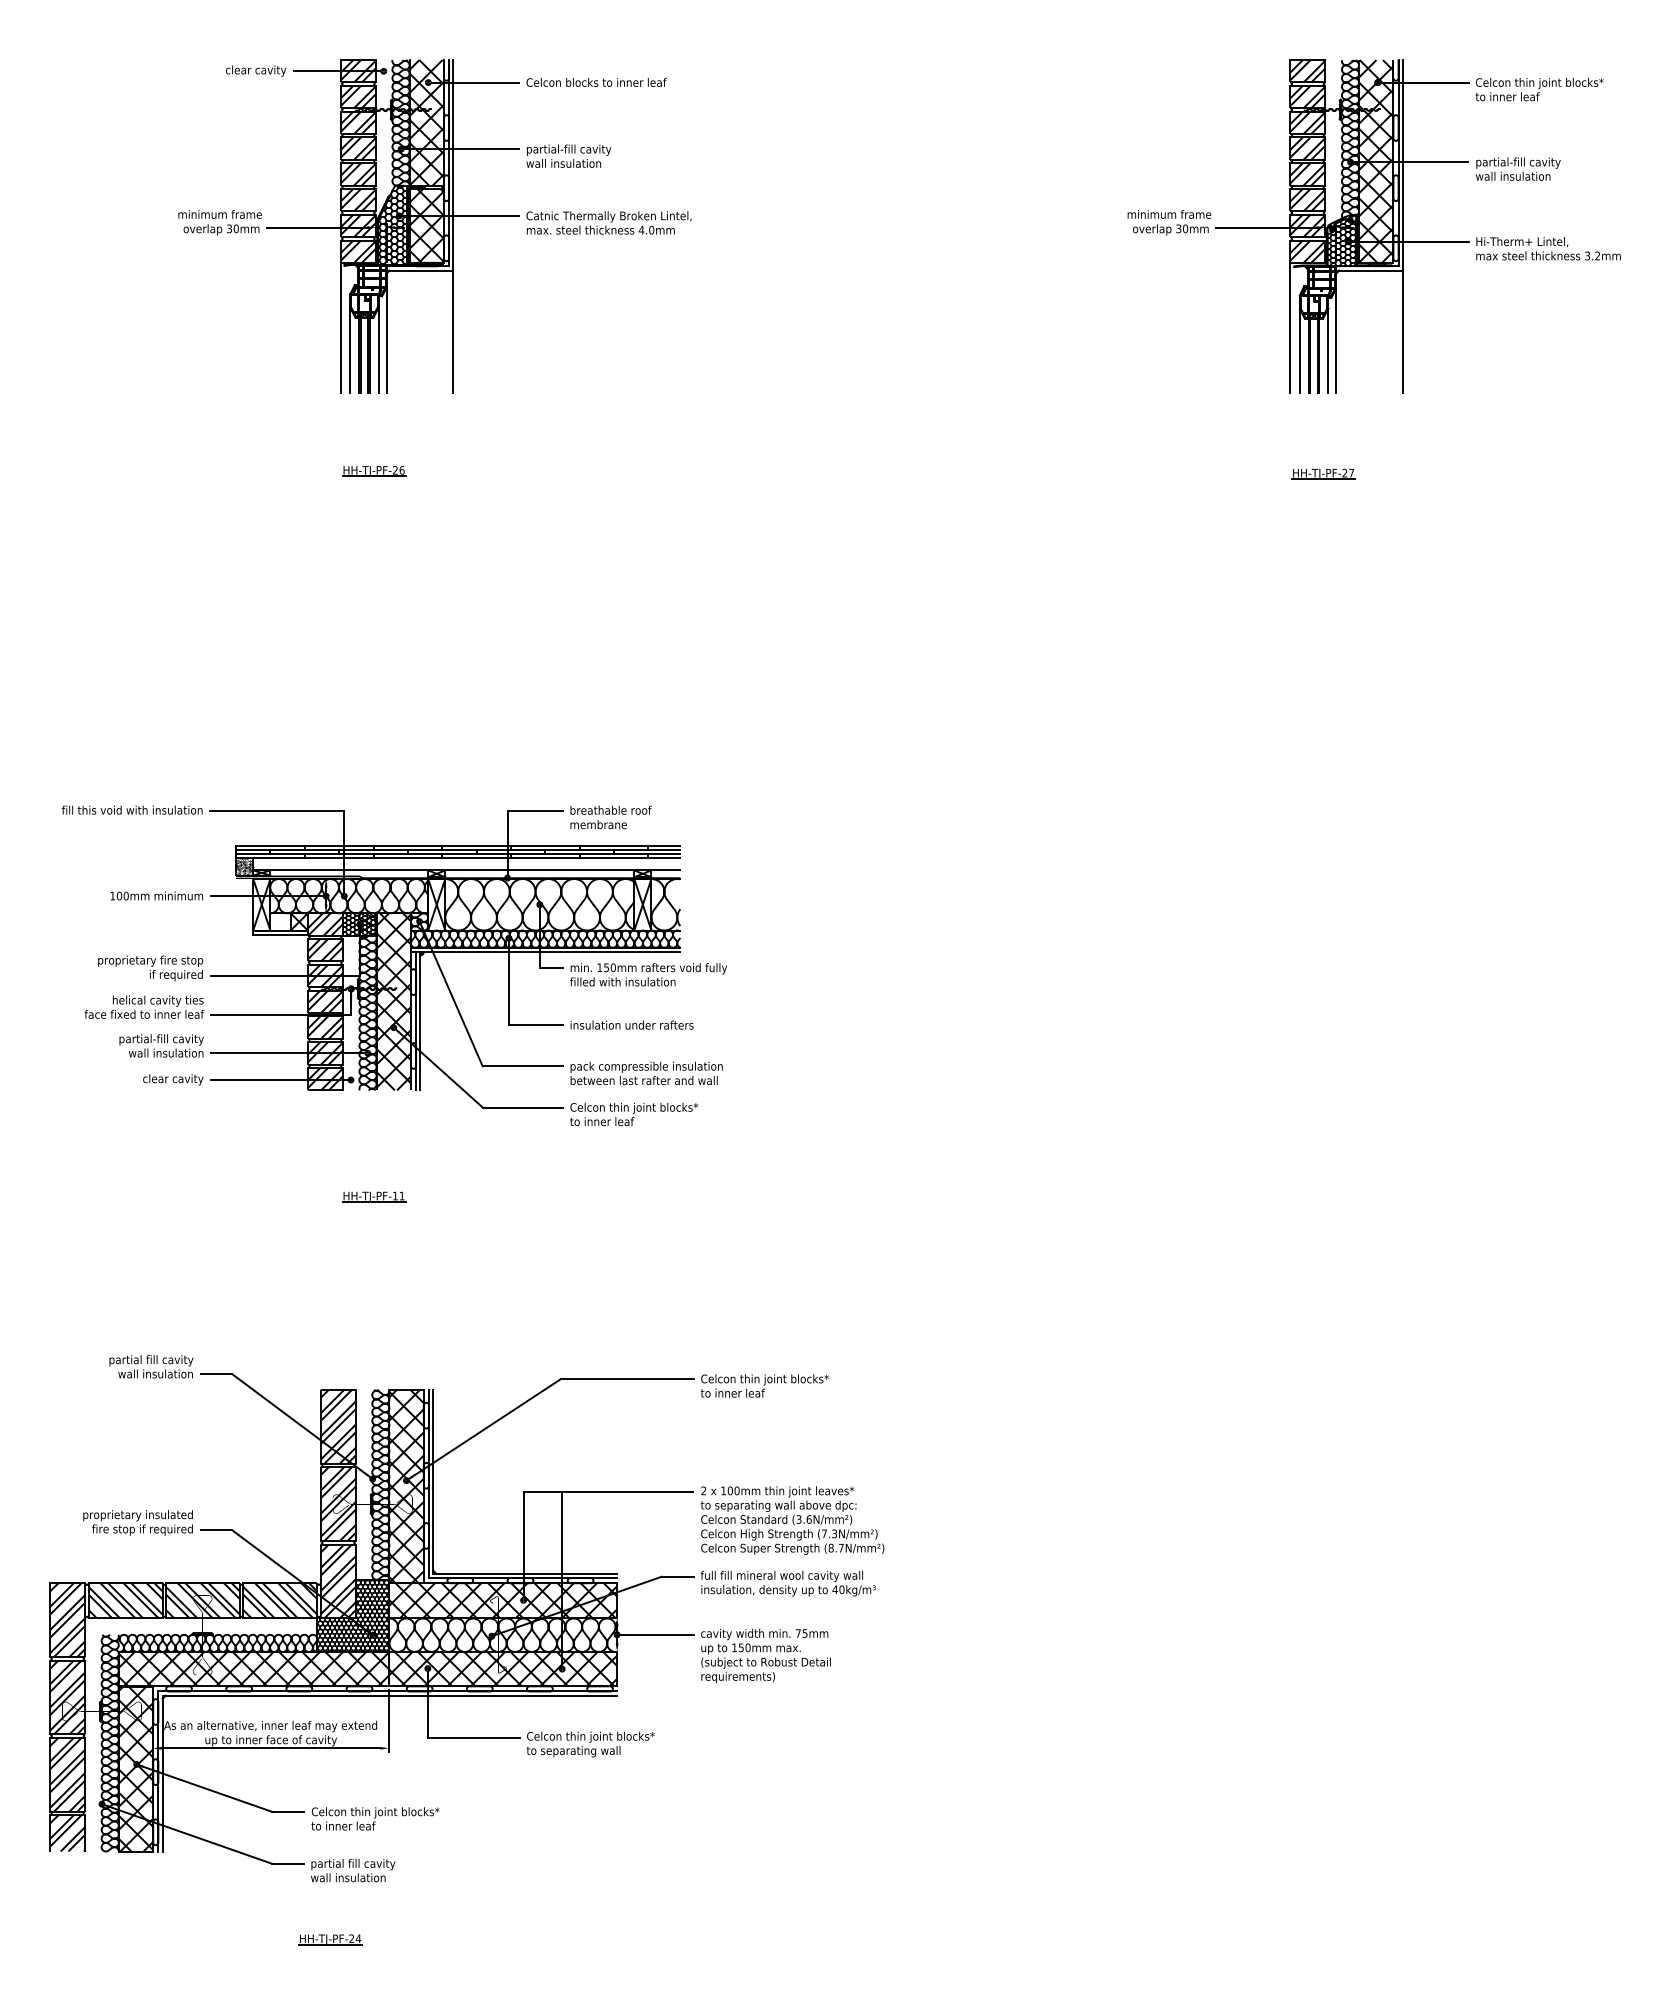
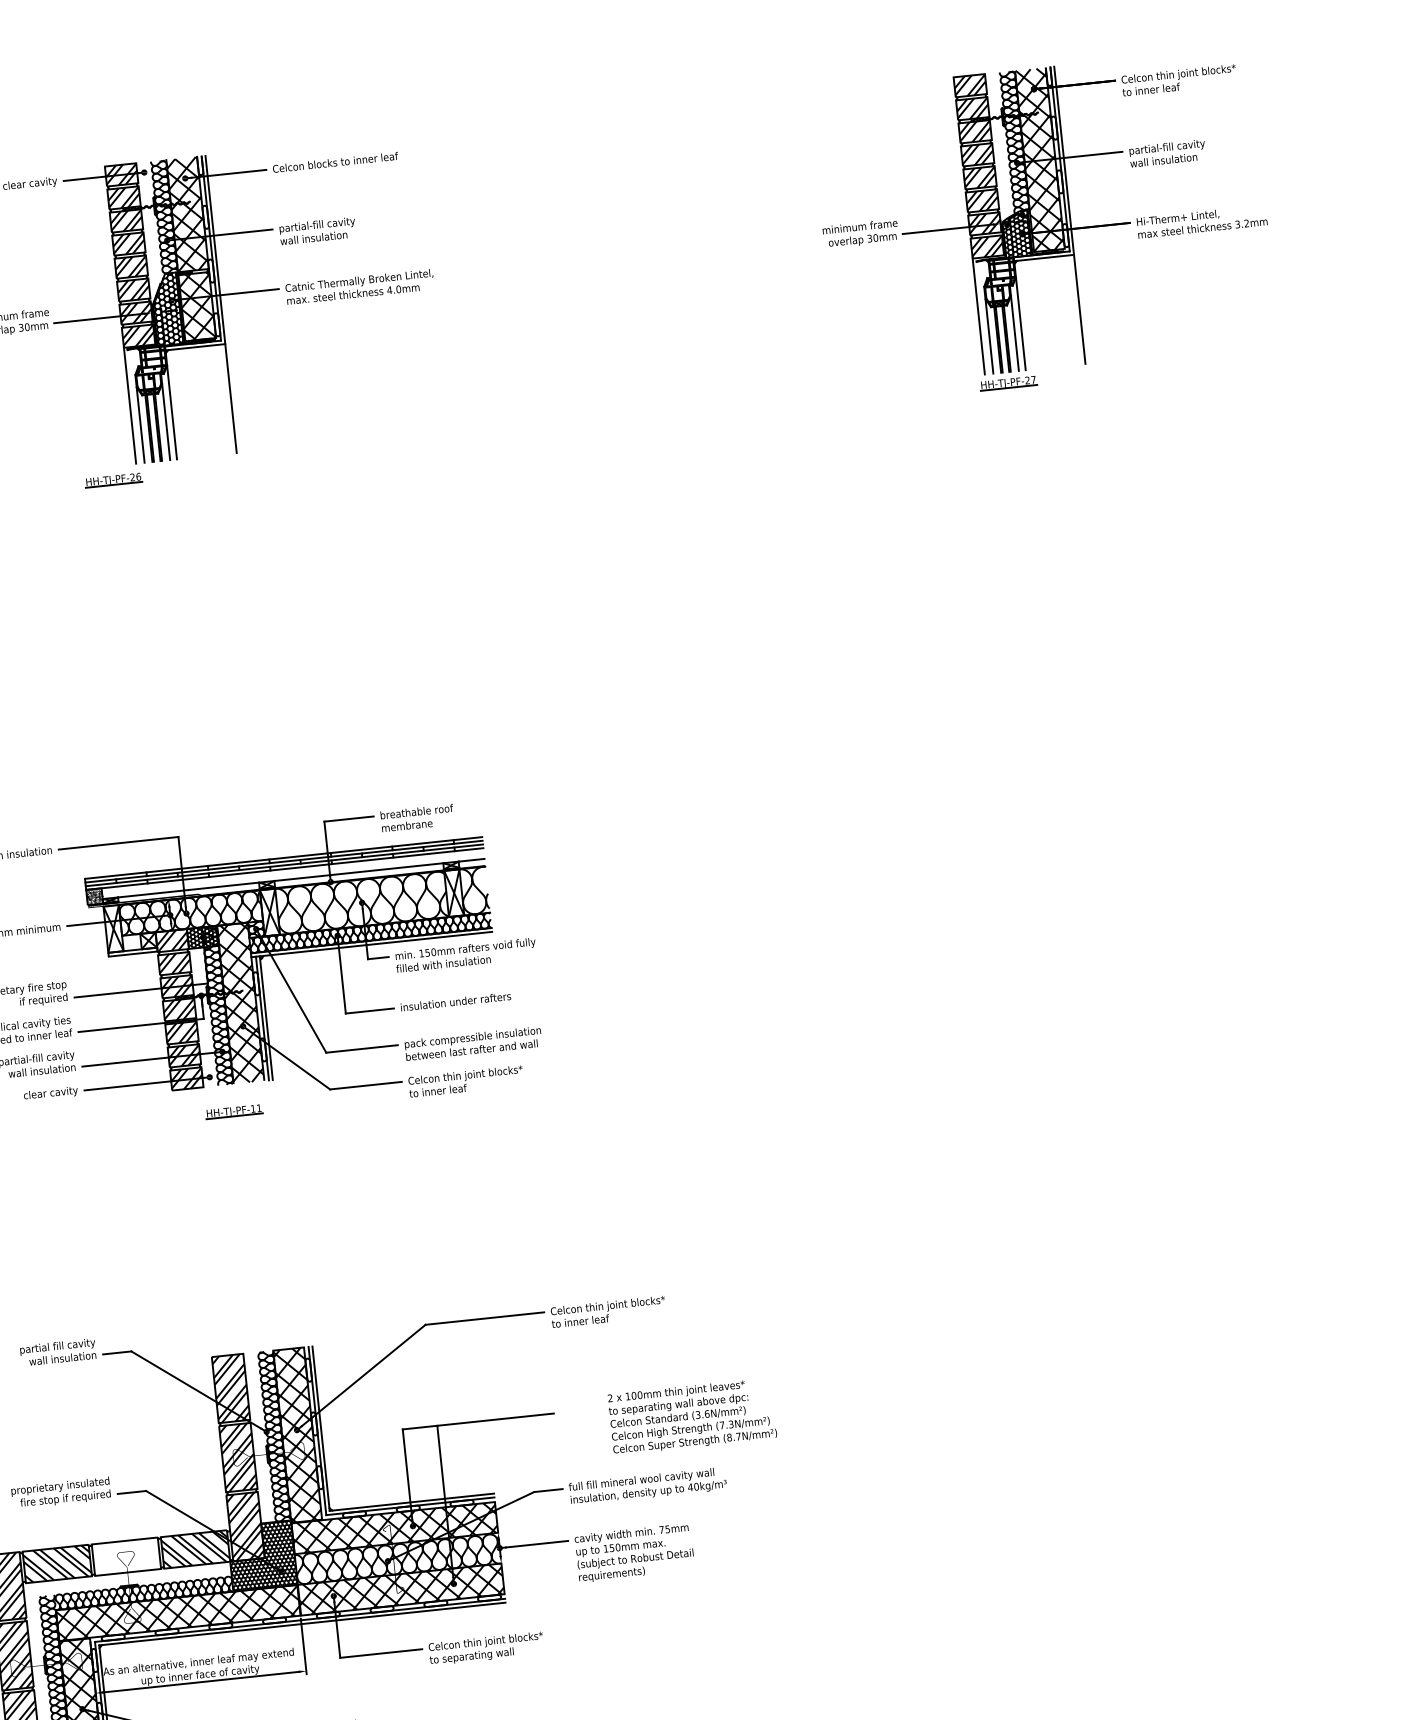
part: (374, 471) -> (114, 480), moved
part: (1323, 473) -> (1008, 382), moved
part: (374, 1196) -> (234, 1111), moved
text: (792, 1520) -> (692, 1416), moved
hatch: (202, 1600) -> (125, 1556), removed

